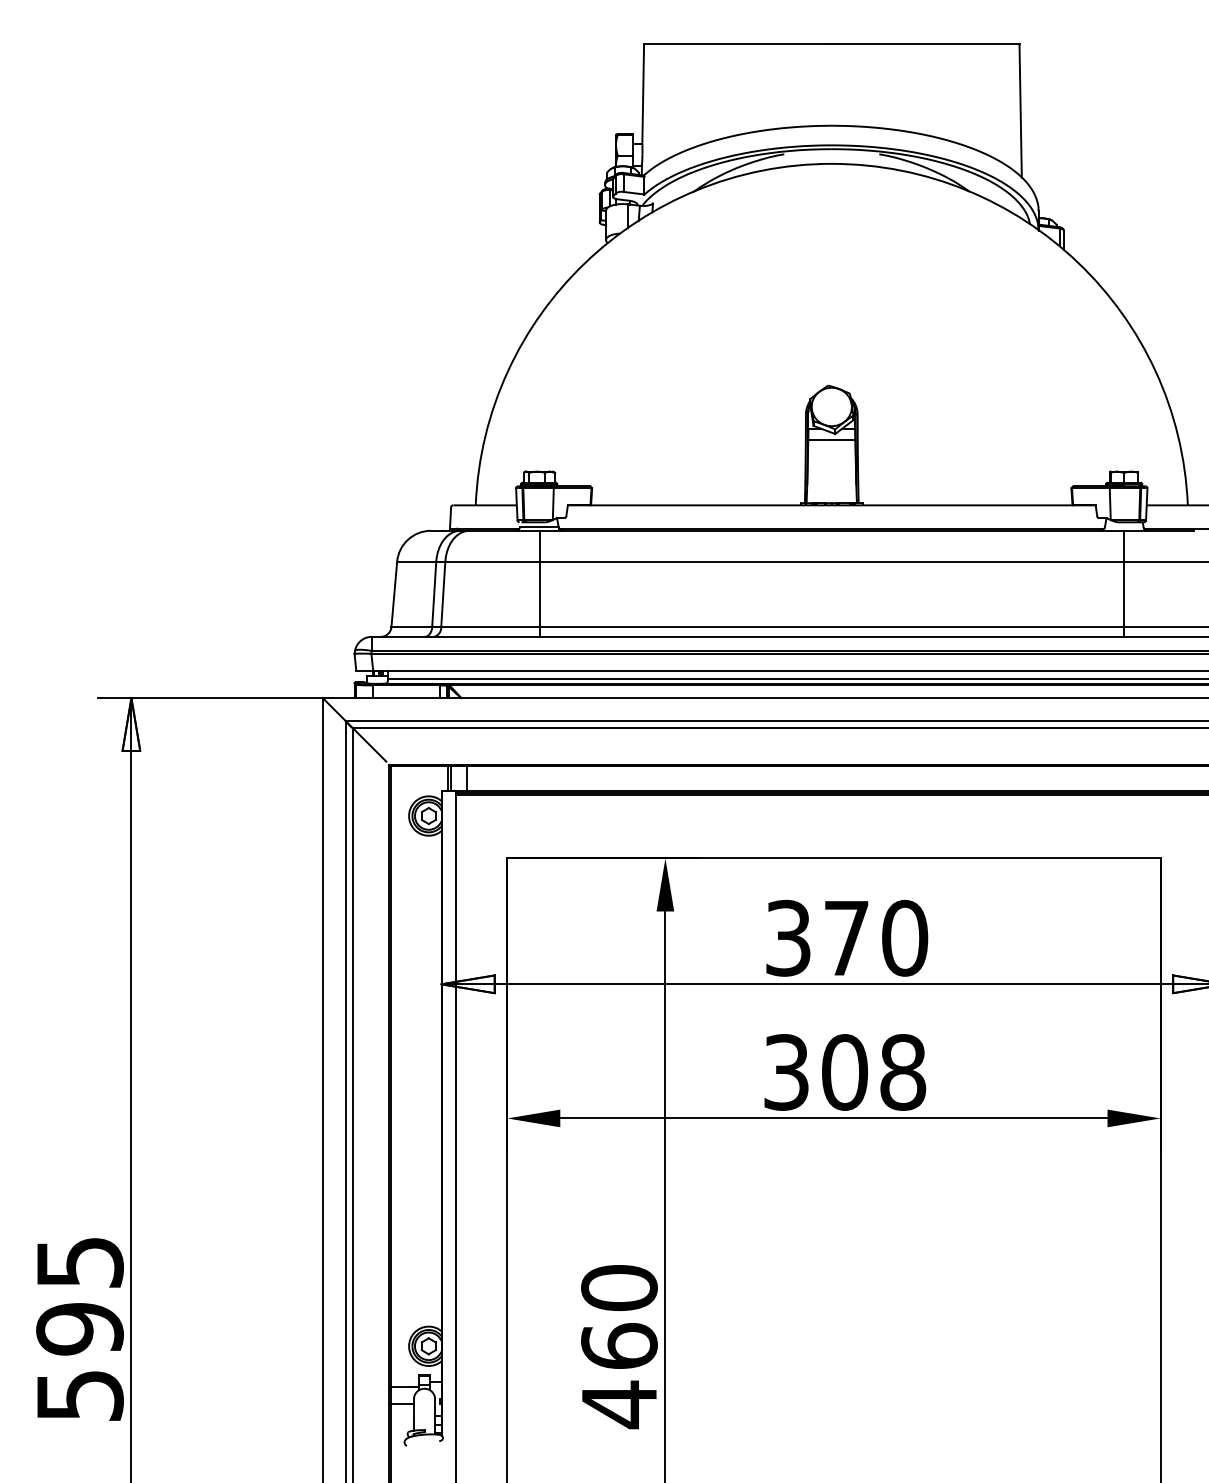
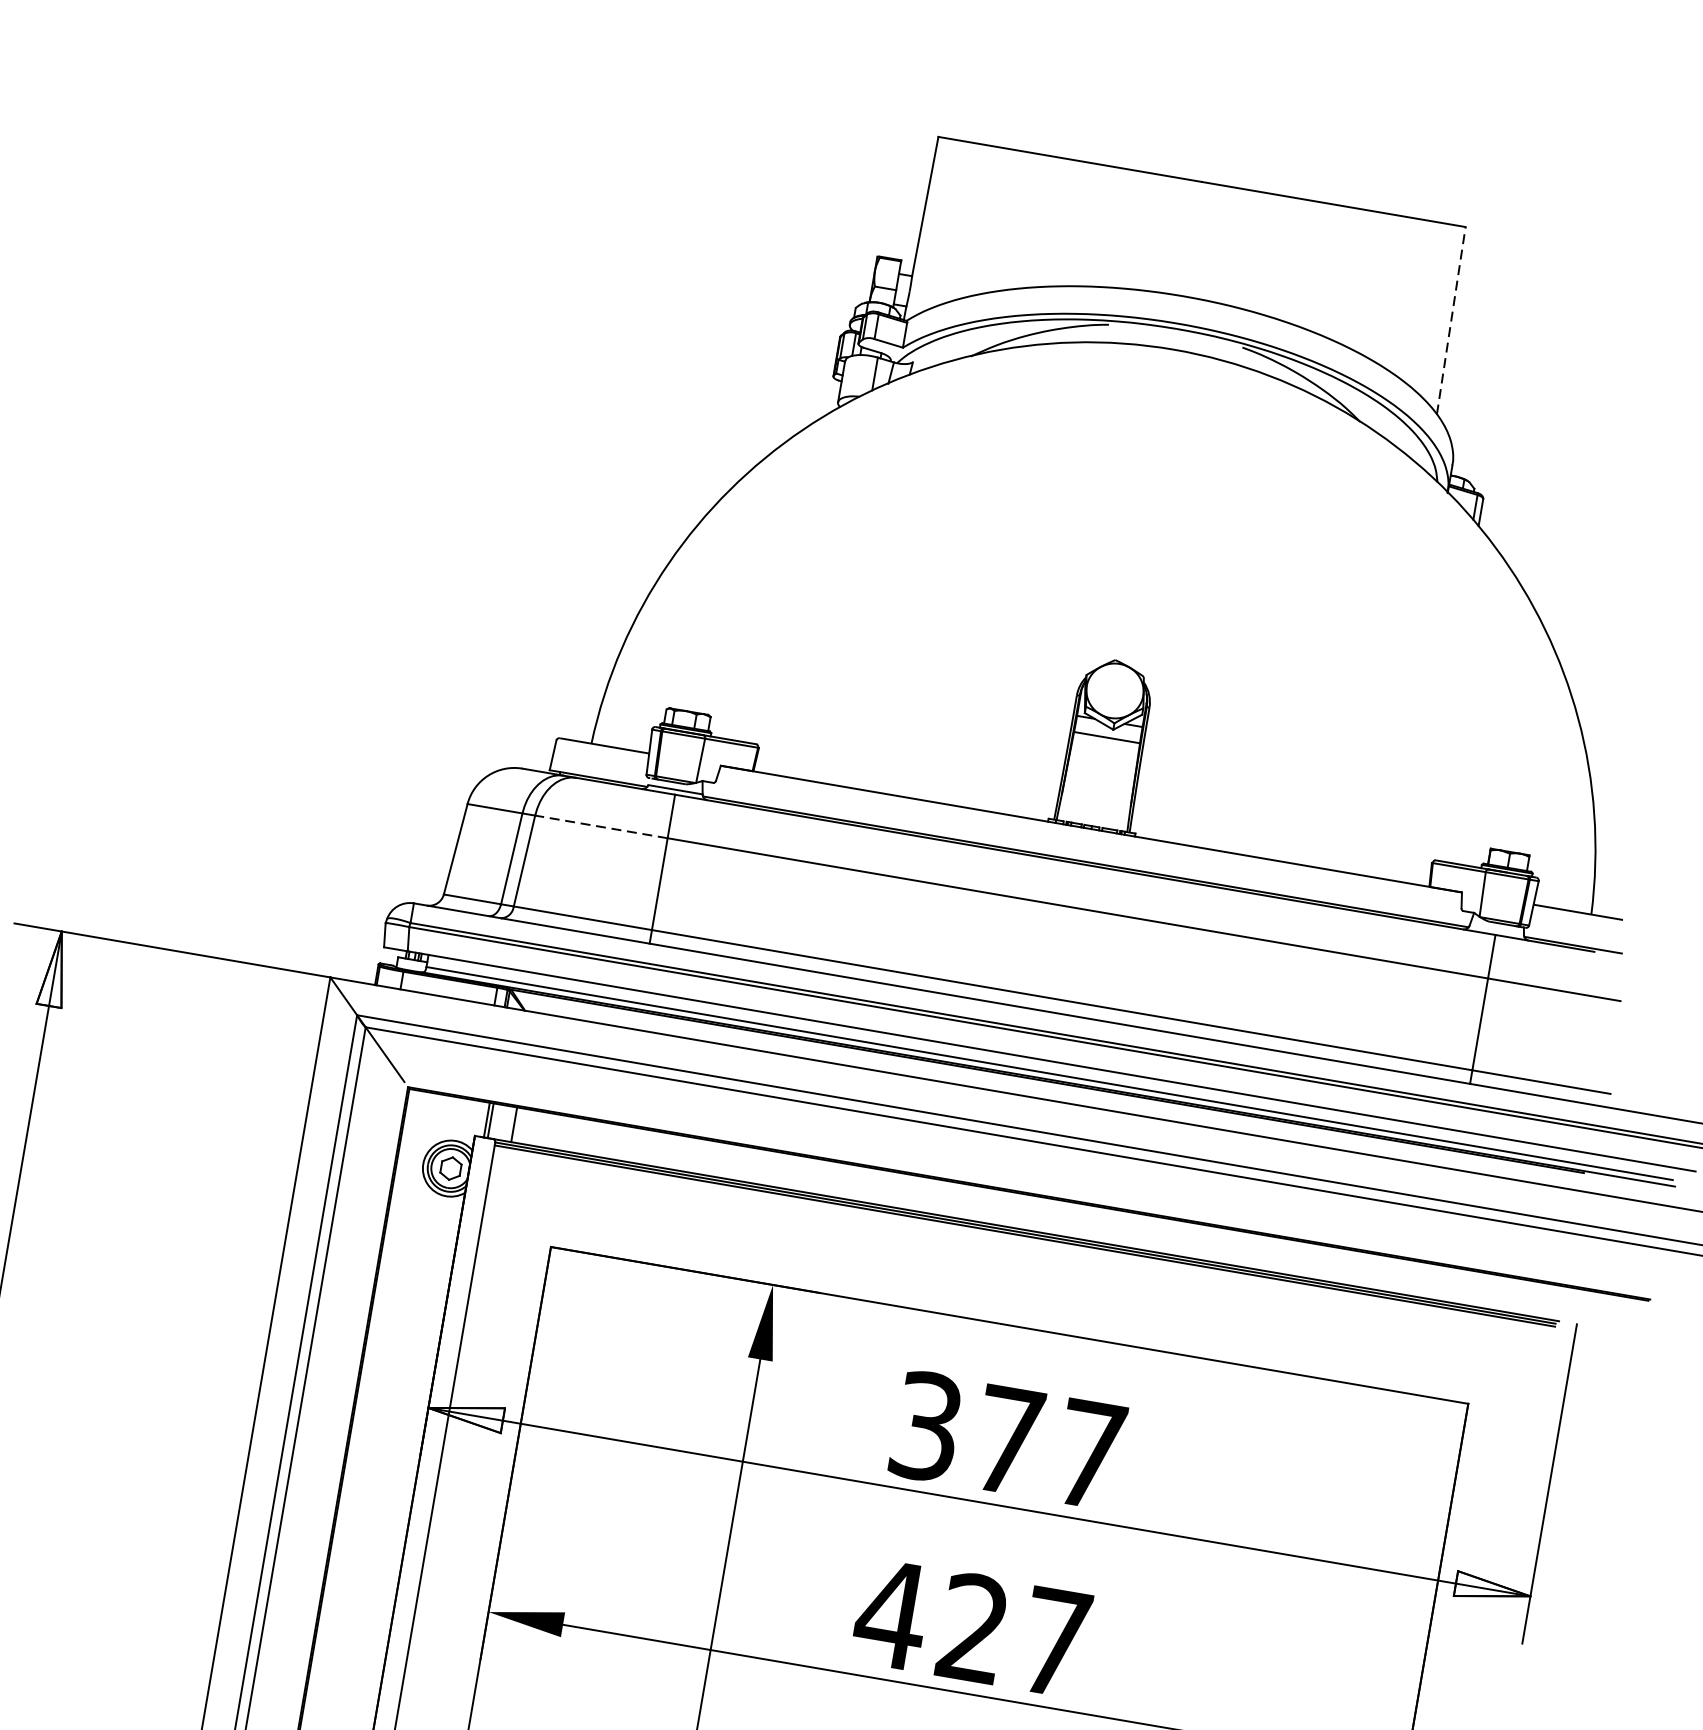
line: (1020, 111) -> (1450, 321), solid -> dashed
line: (491, 561) -> (600, 826), solid -> dashed
text: (905, 937) -> (1091, 1453), 370 -> 377
text: (844, 1072) -> (973, 1628), 308 -> 427

